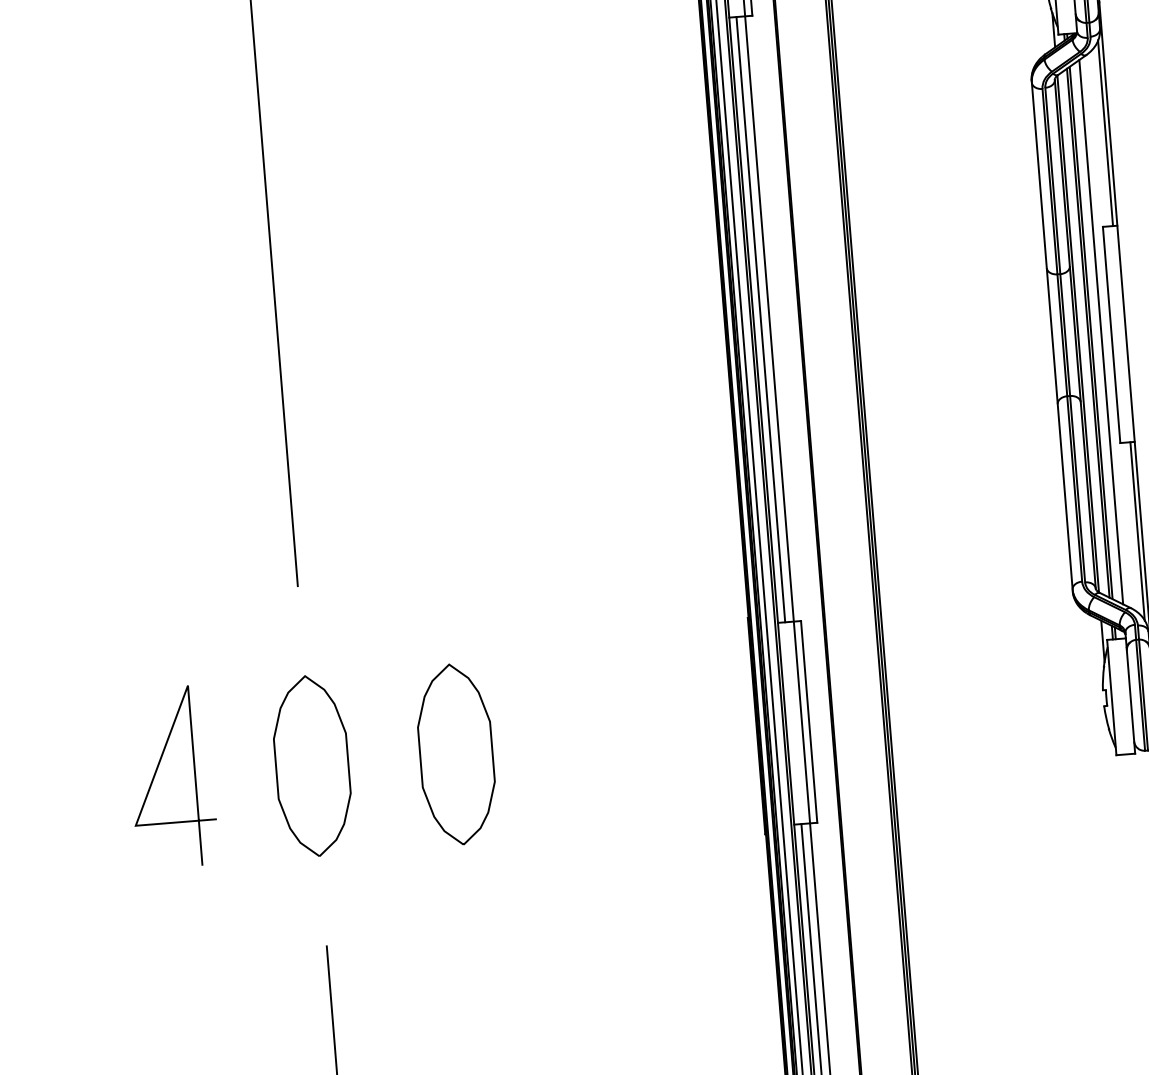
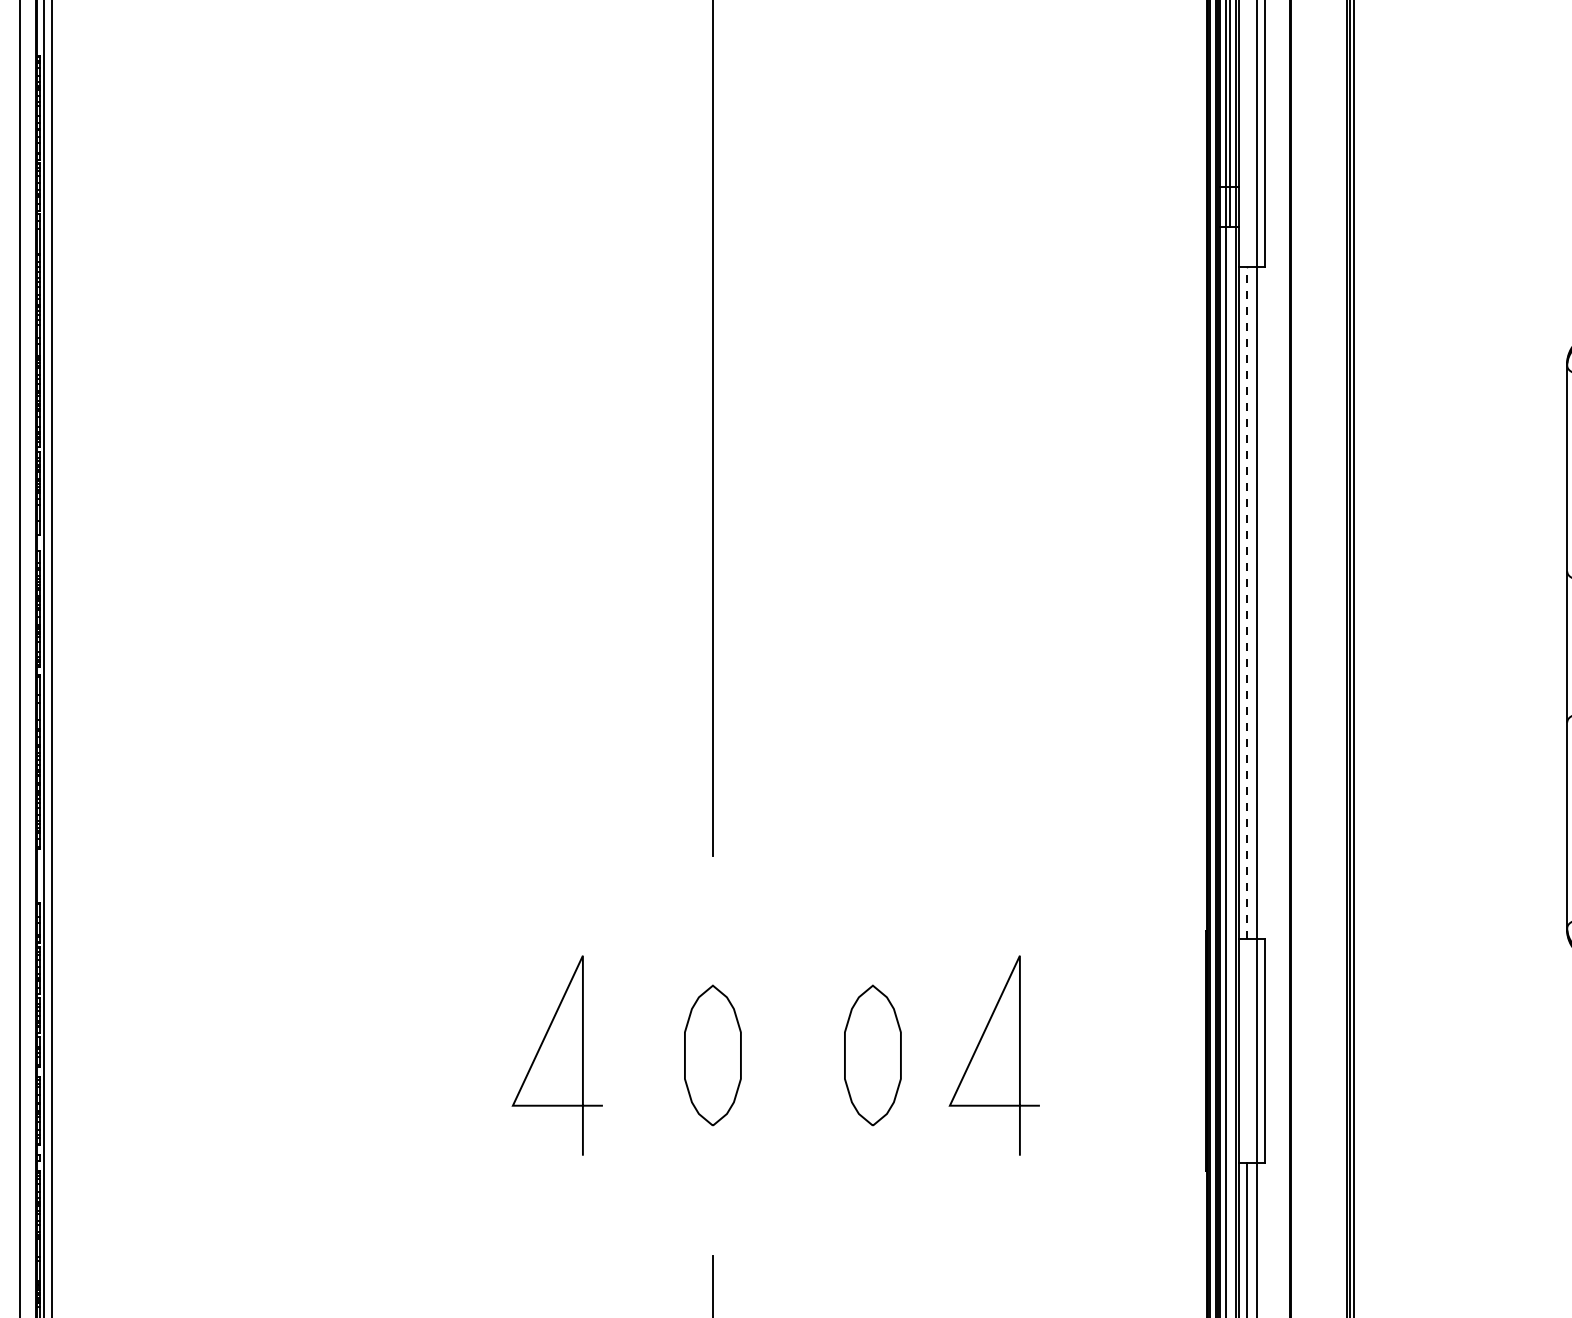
line: (761, 319) -> (1247, 602), solid -> dashed
line: (550, 739) -> (978, 1047), added
part: (456, 754) -> (872, 1055), size x0.7
part: (311, 766) -> (712, 1055), size x0.7

